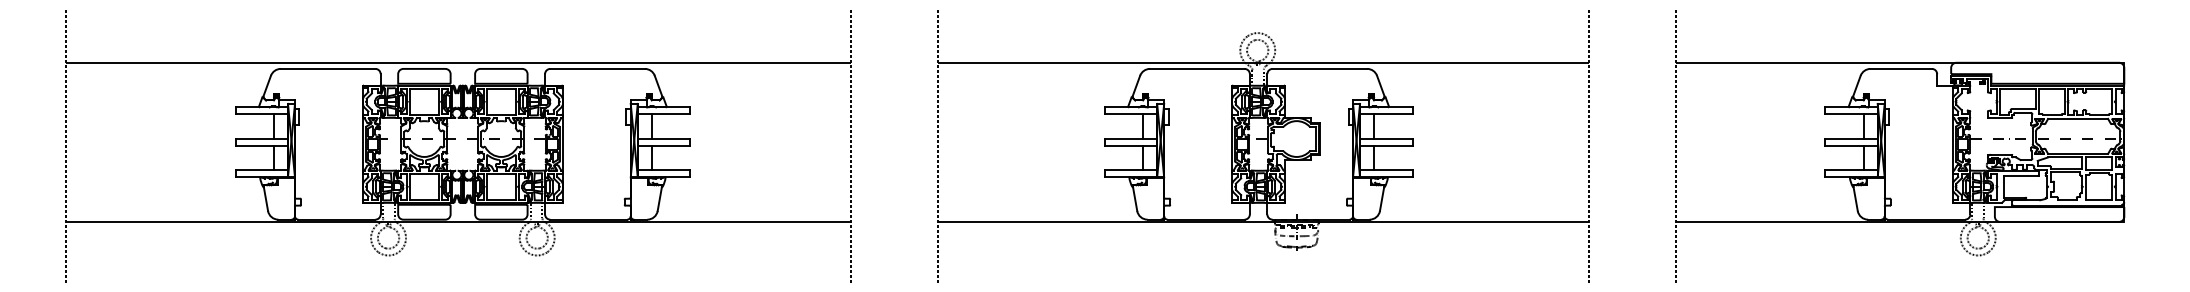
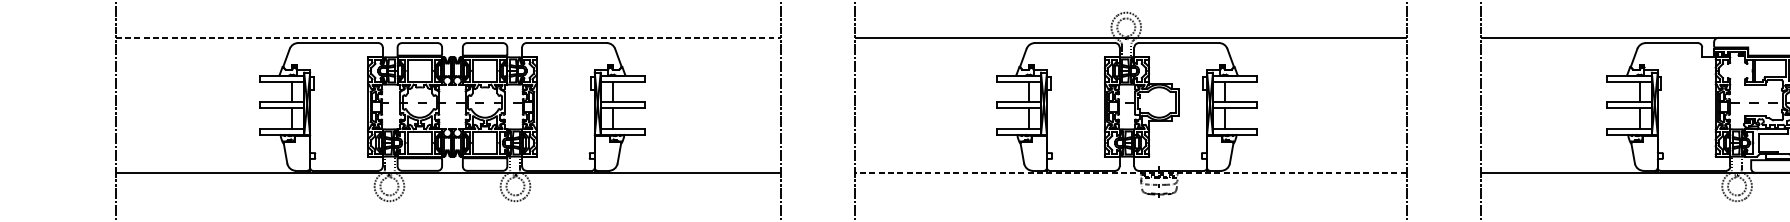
line: (458, 62) -> (448, 37), solid -> dashed
line: (1262, 221) -> (1130, 172), solid -> dashed

